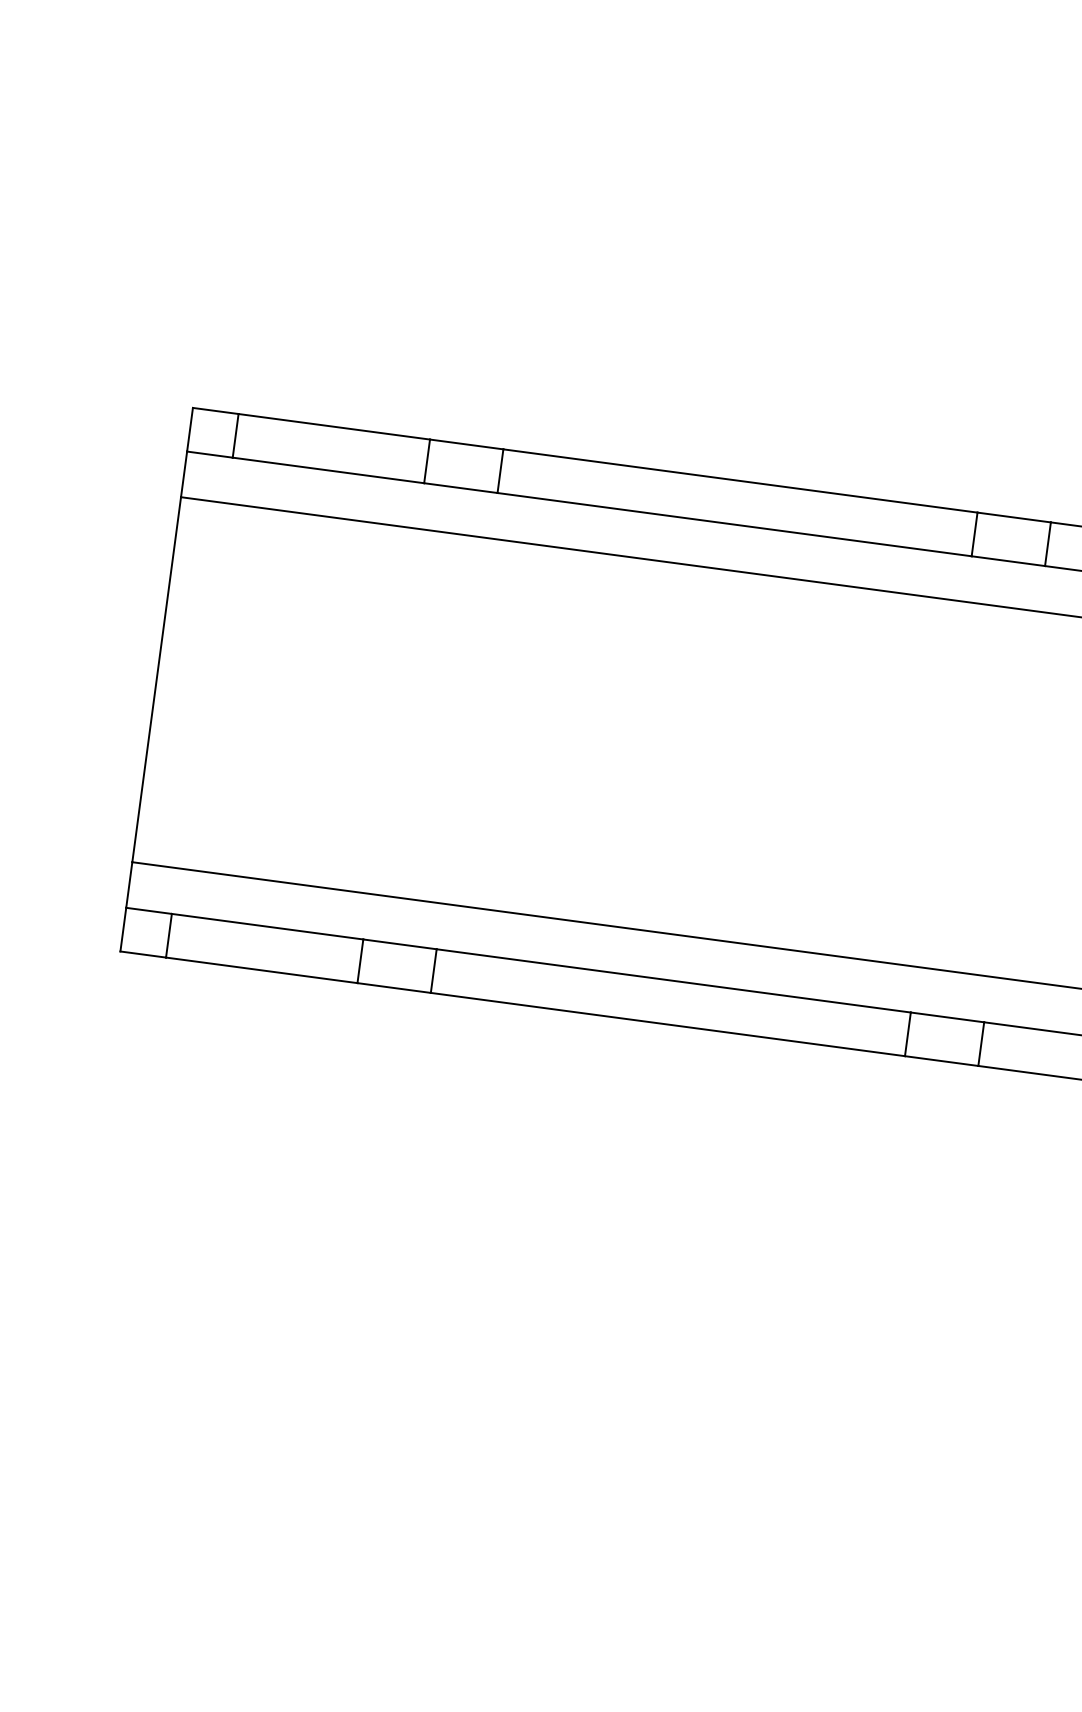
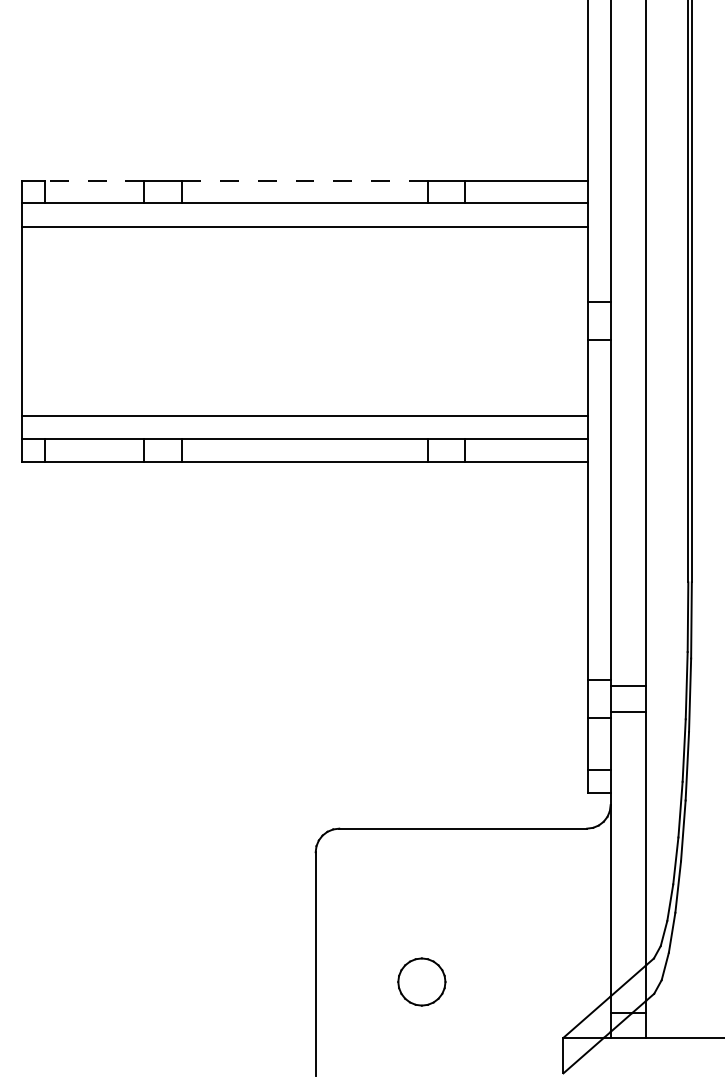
line: (333, 426) -> (94, 180), solid -> dashed
line: (739, 480) -> (304, 180), solid -> dashed

